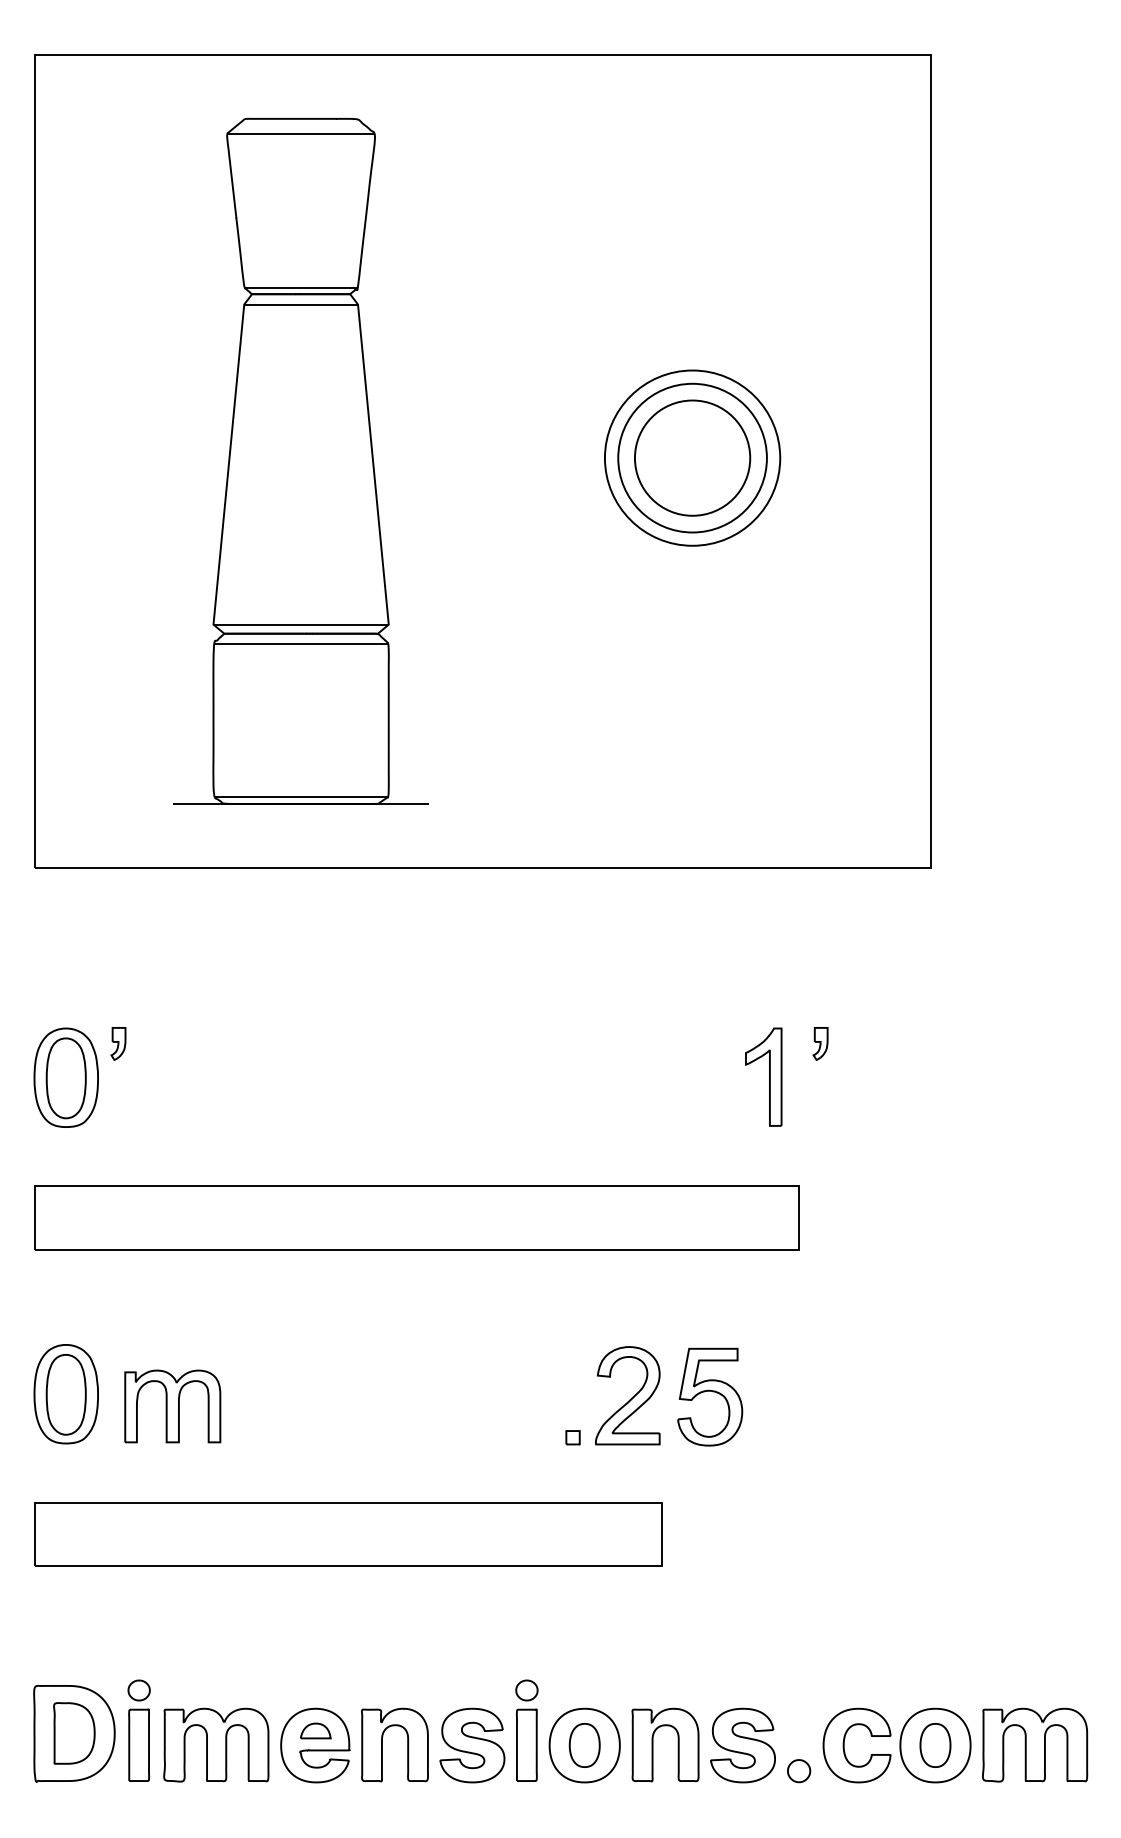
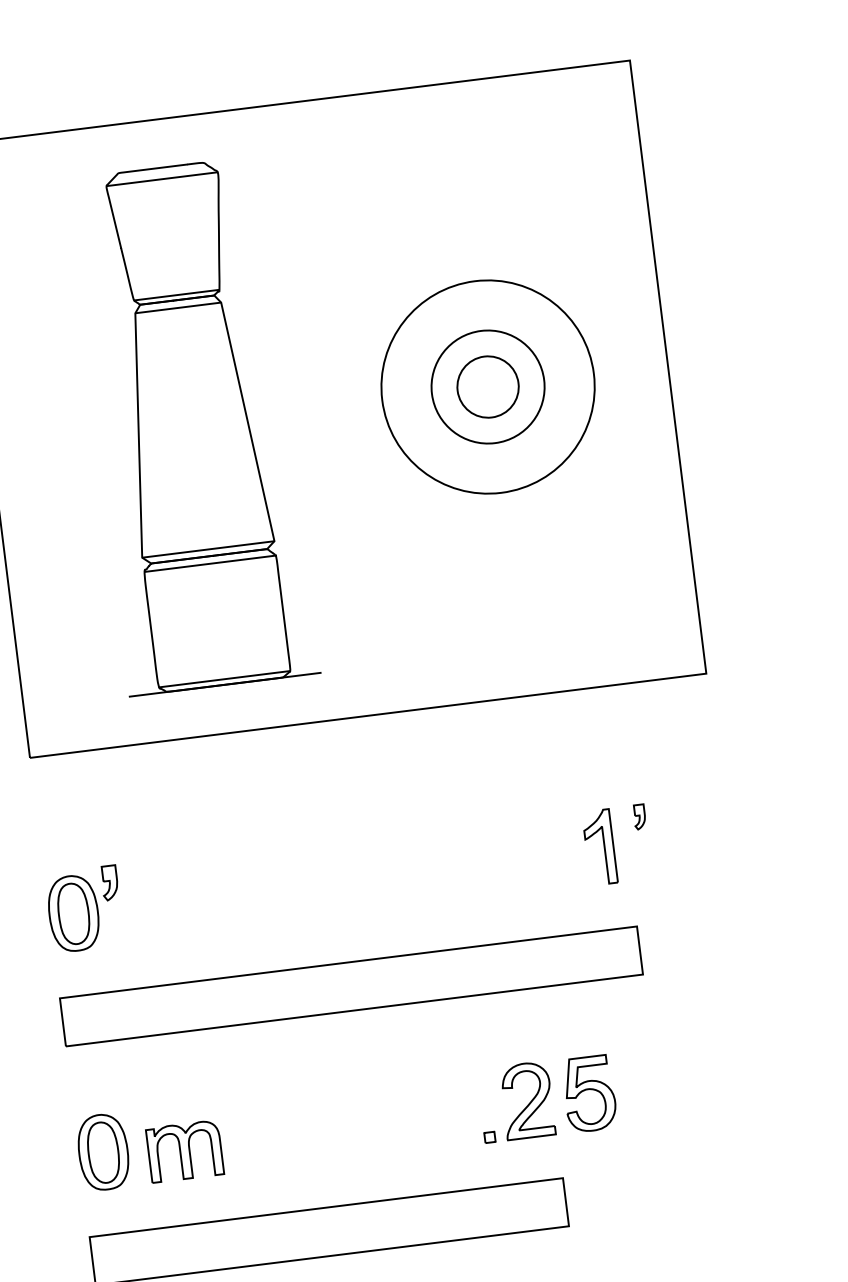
circle: (692, 457) -> (487, 386), size x0.7
circle: (692, 457) -> (487, 386), size x1.6
part: (118, 1043) -> (109, 882), size x1.4

